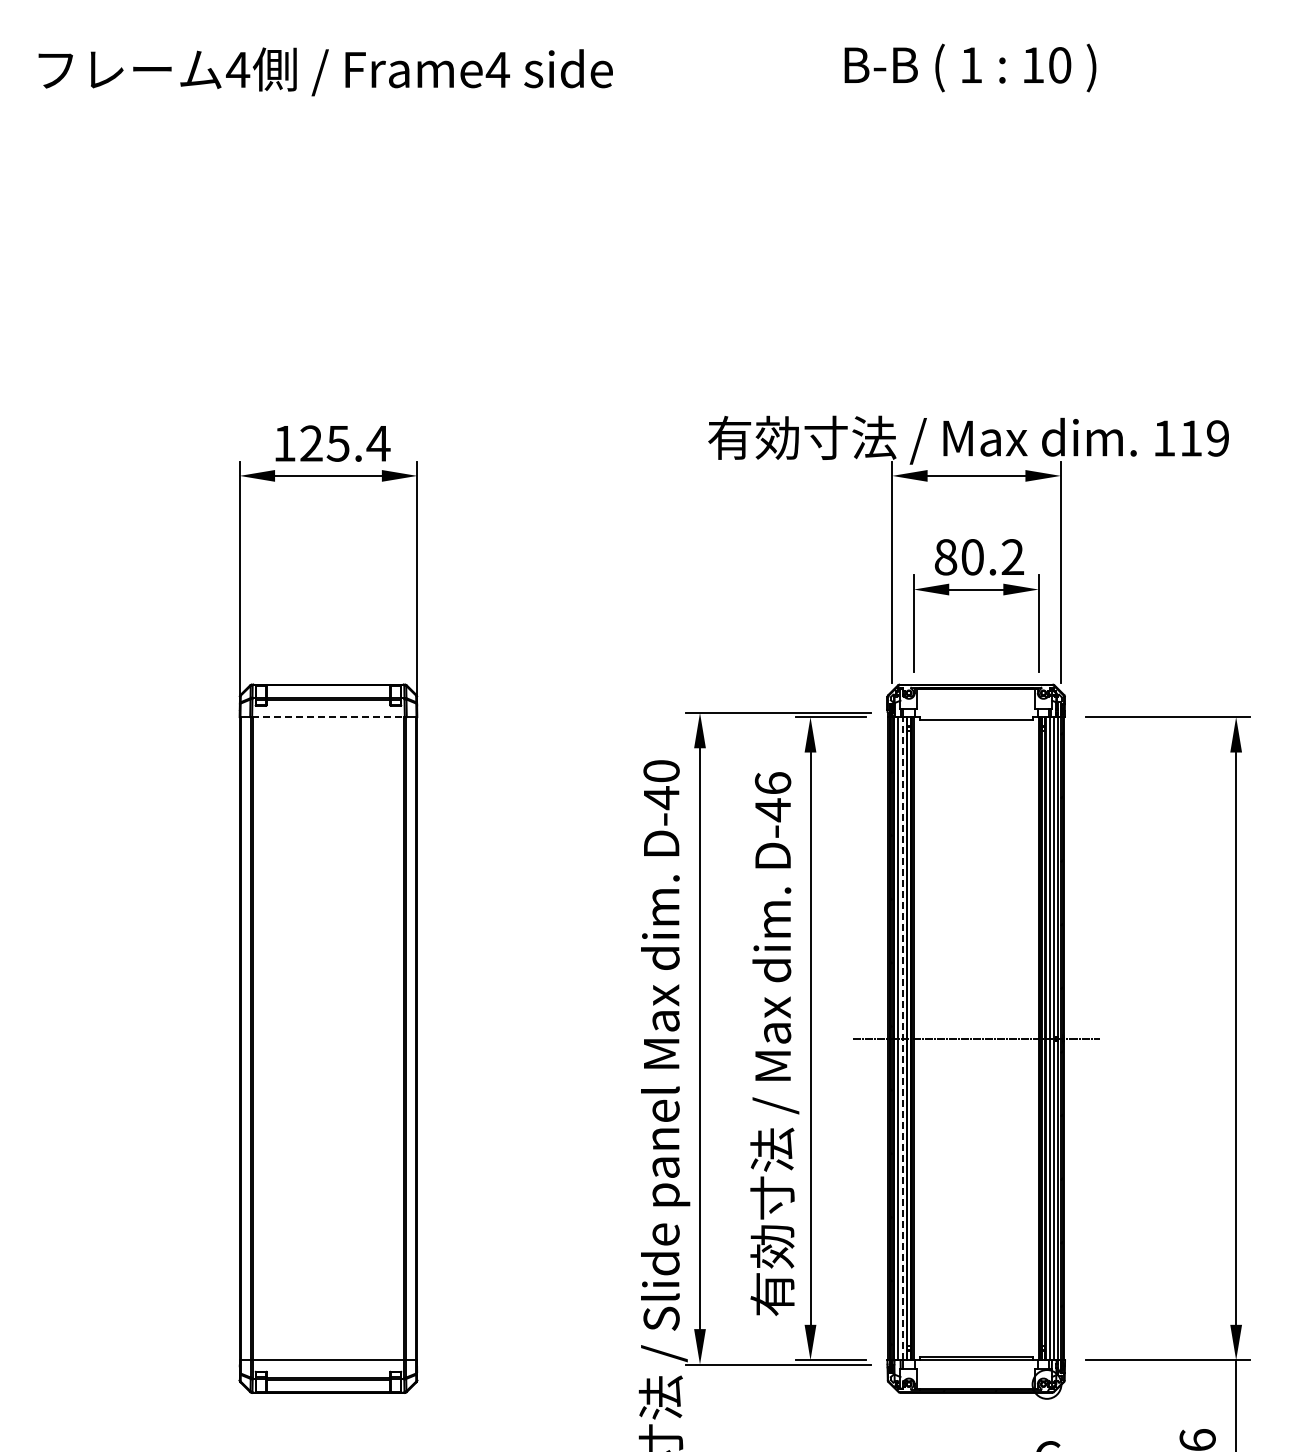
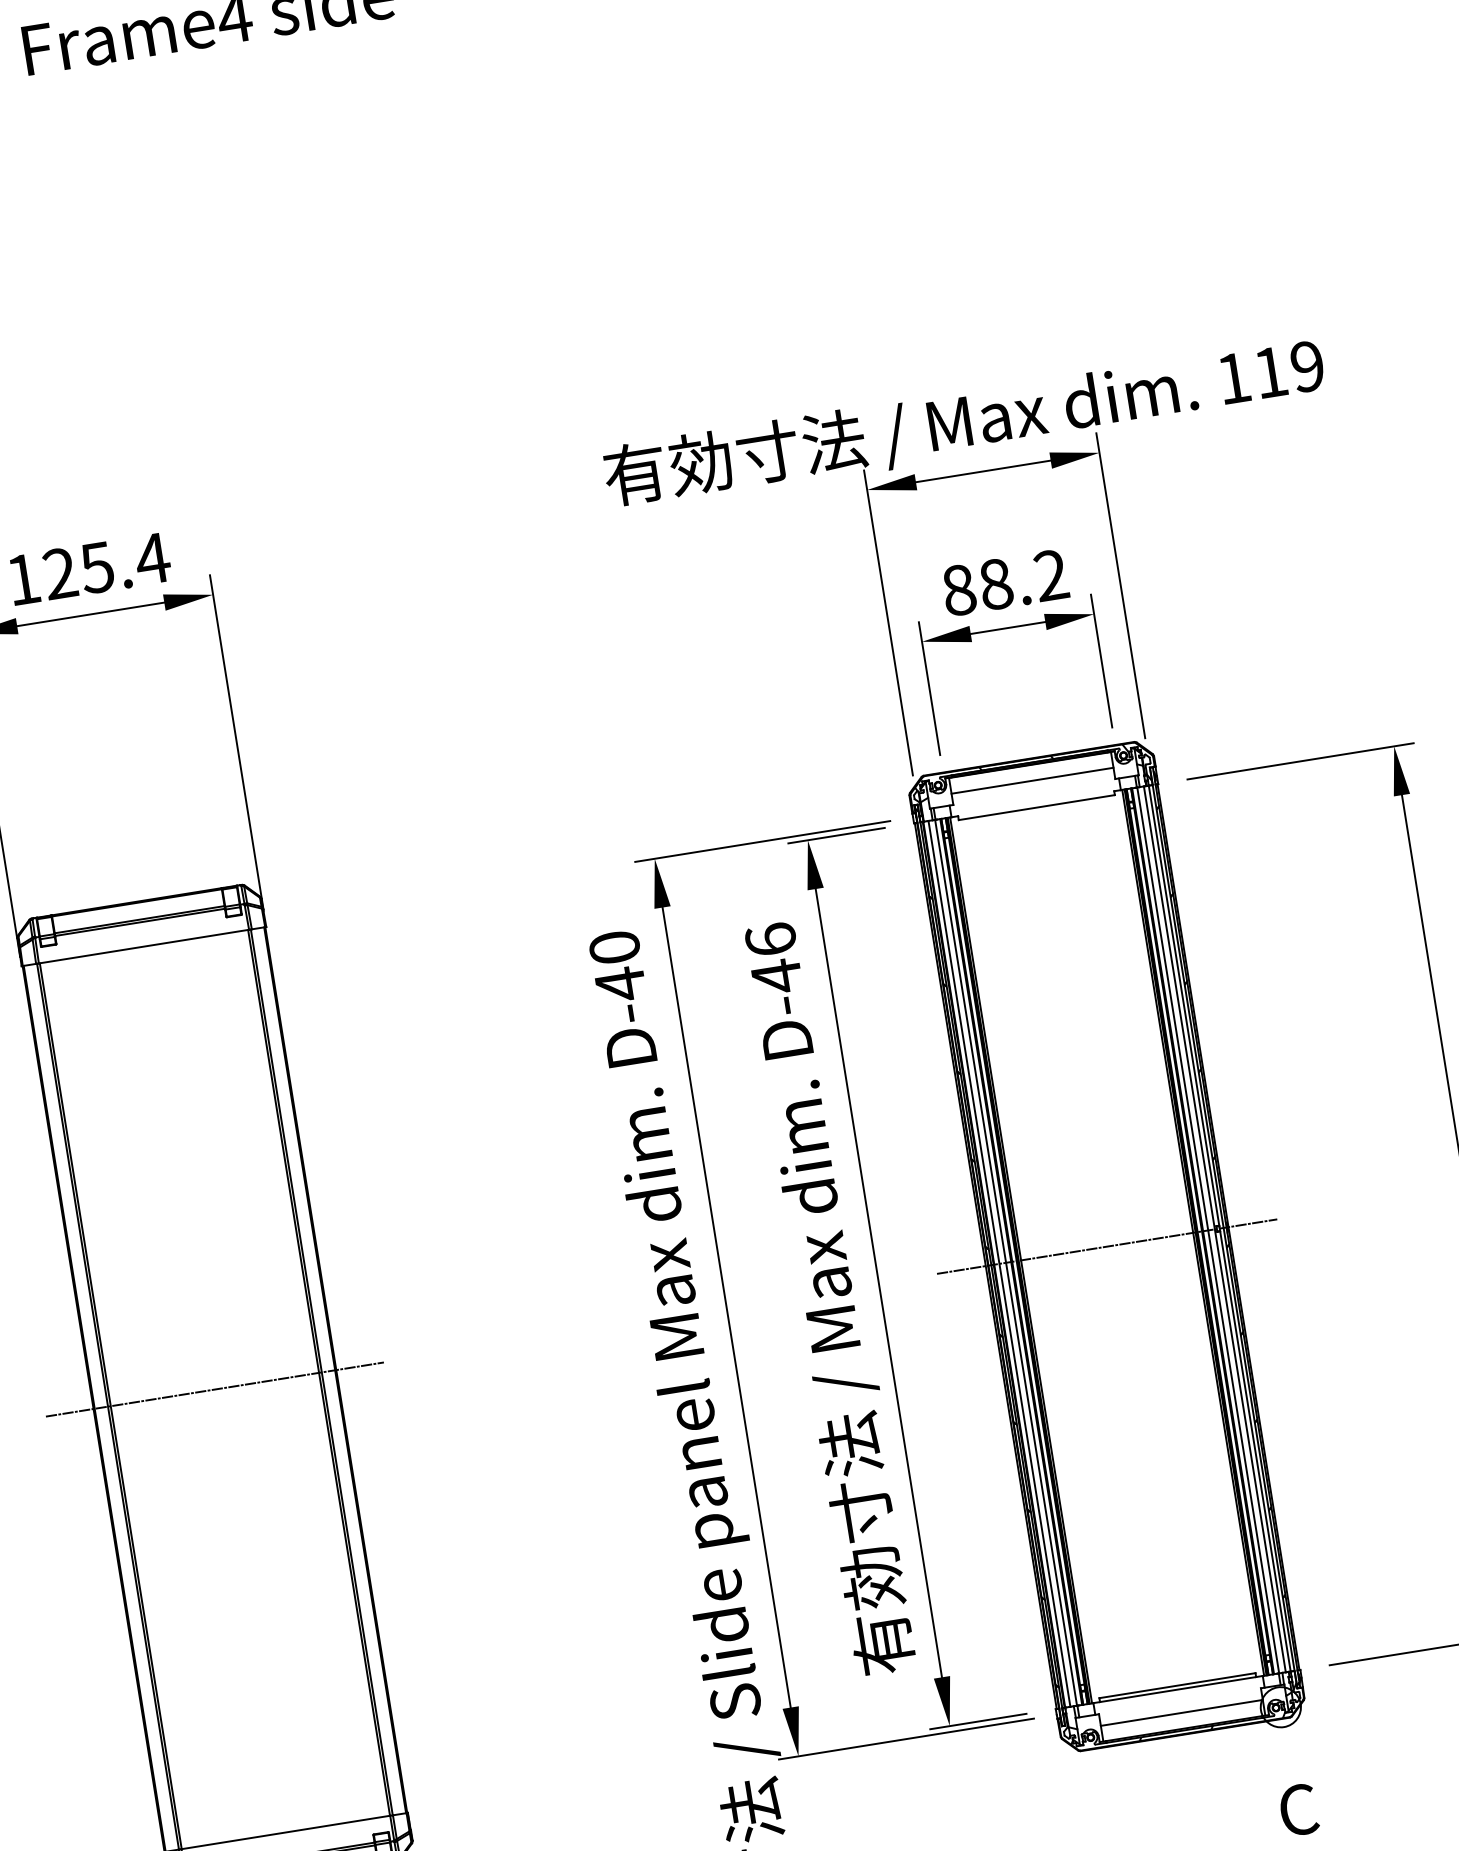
text: (972, 557) -> (995, 584), 80.2 -> 88.2
hatch: (976, 699) -> (1032, 779), added
line: (976, 700) -> (1032, 780), added
line: (328, 717) -> (144, 947), dashed -> solid
line: (328, 1038) -> (214, 1389), added
line: (902, 1038) -> (1005, 1262), dashed -> solid
line: (976, 1377) -> (1182, 1713), added

